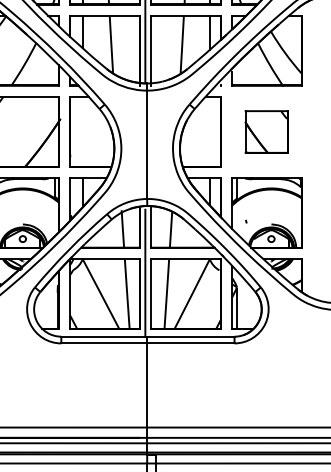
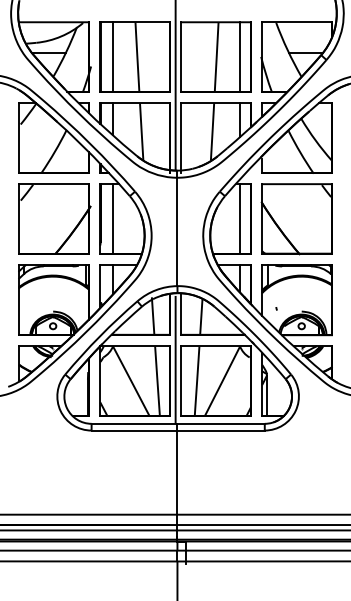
line: (83, 131) -> (113, 218), added
line: (210, 131) -> (240, 218), added
part: (266, 132) -> (296, 219), size x1.67

